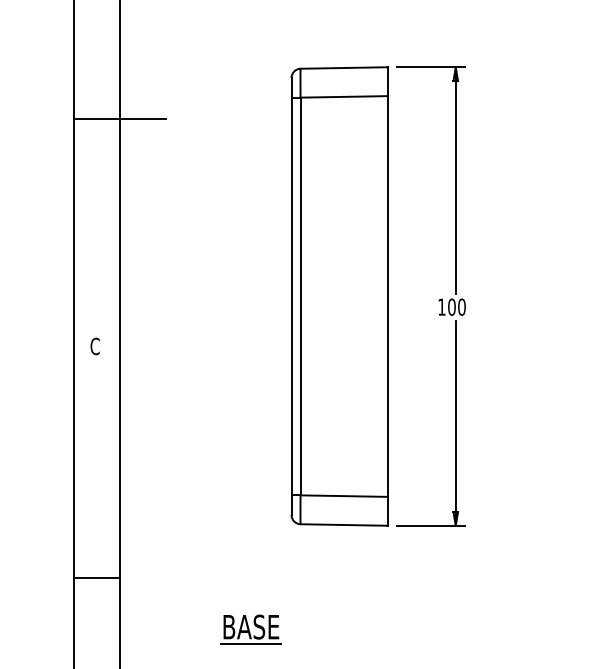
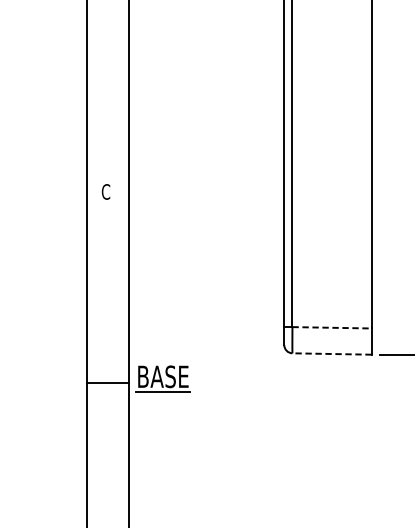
line: (344, 496) -> (332, 328), solid -> dashed
line: (344, 525) -> (332, 354), solid -> dashed
line: (97, 577) -> (108, 382), moved
part: (250, 629) -> (162, 378), moved

